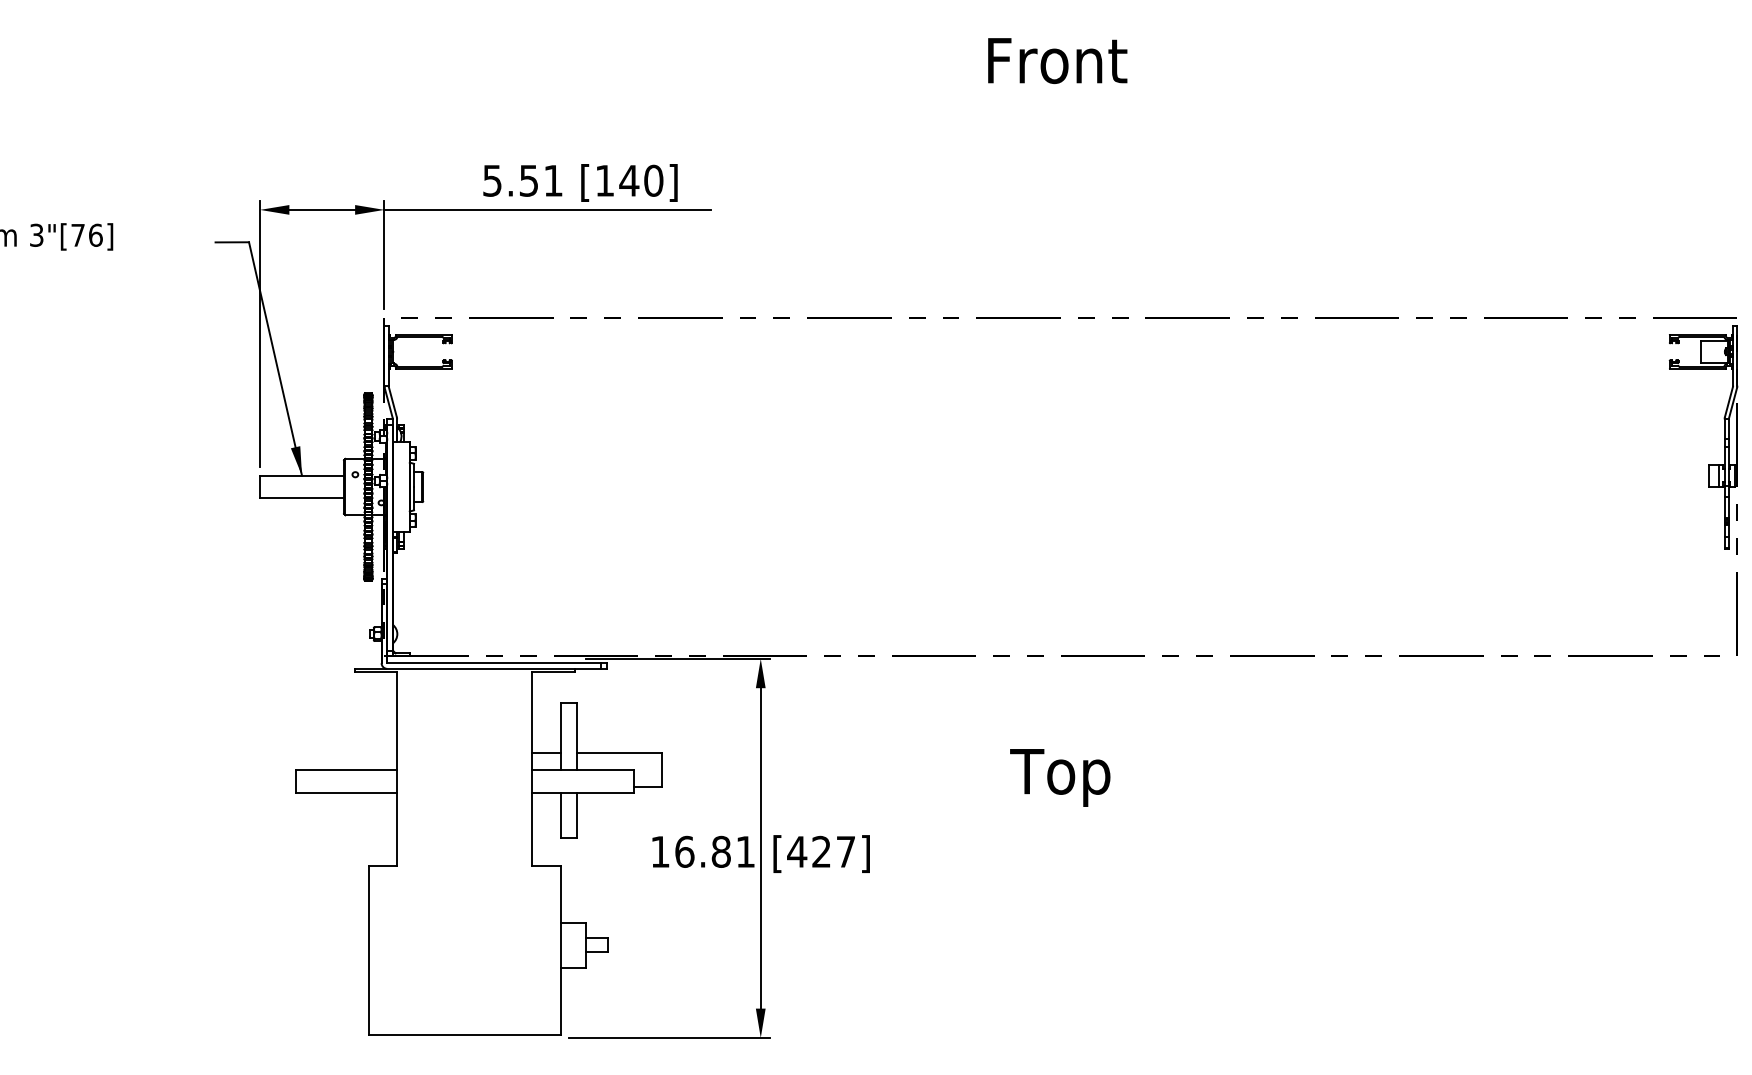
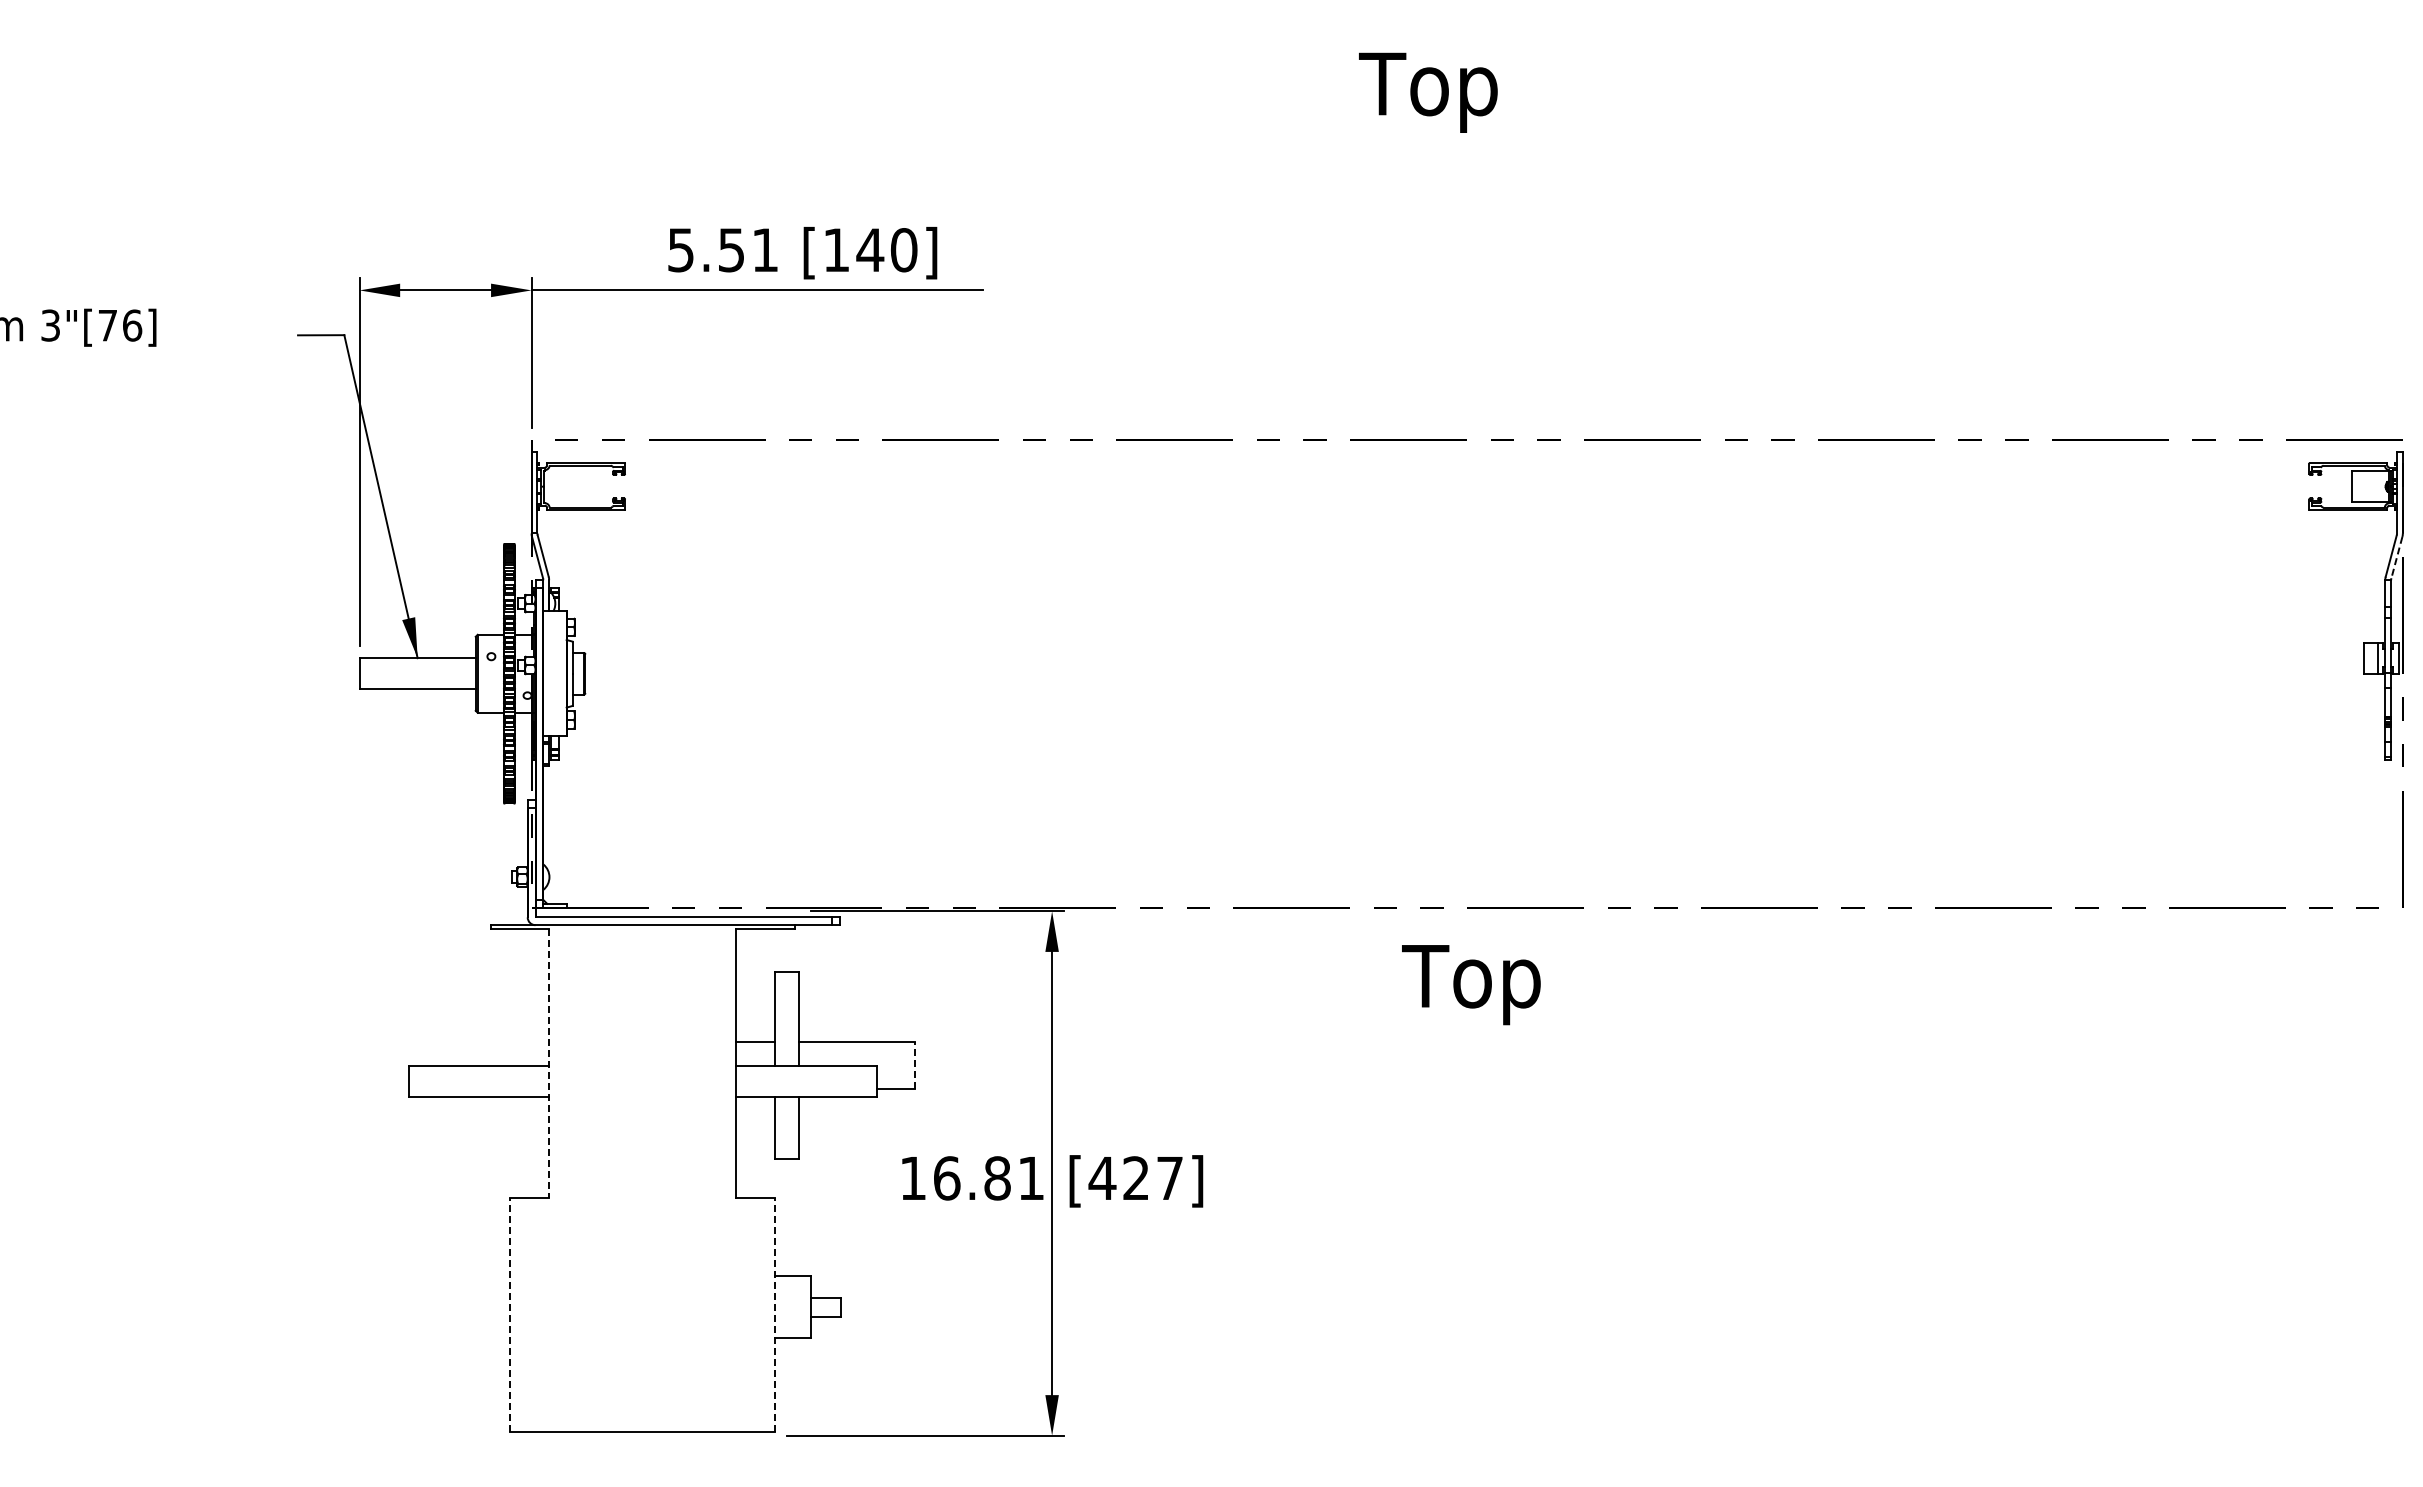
text: (1055, 66) -> (1459, 92), Front -> Top
line: (1732, 403) -> (2396, 558), solid -> dashed
line: (397, 769) -> (549, 1064), solid -> dashed
line: (661, 770) -> (915, 1065), solid -> dashed
text: (1060, 778) -> (1471, 985), moved
line: (369, 951) -> (510, 1315), solid -> dashed
line: (560, 951) -> (775, 1315), solid -> dashed

